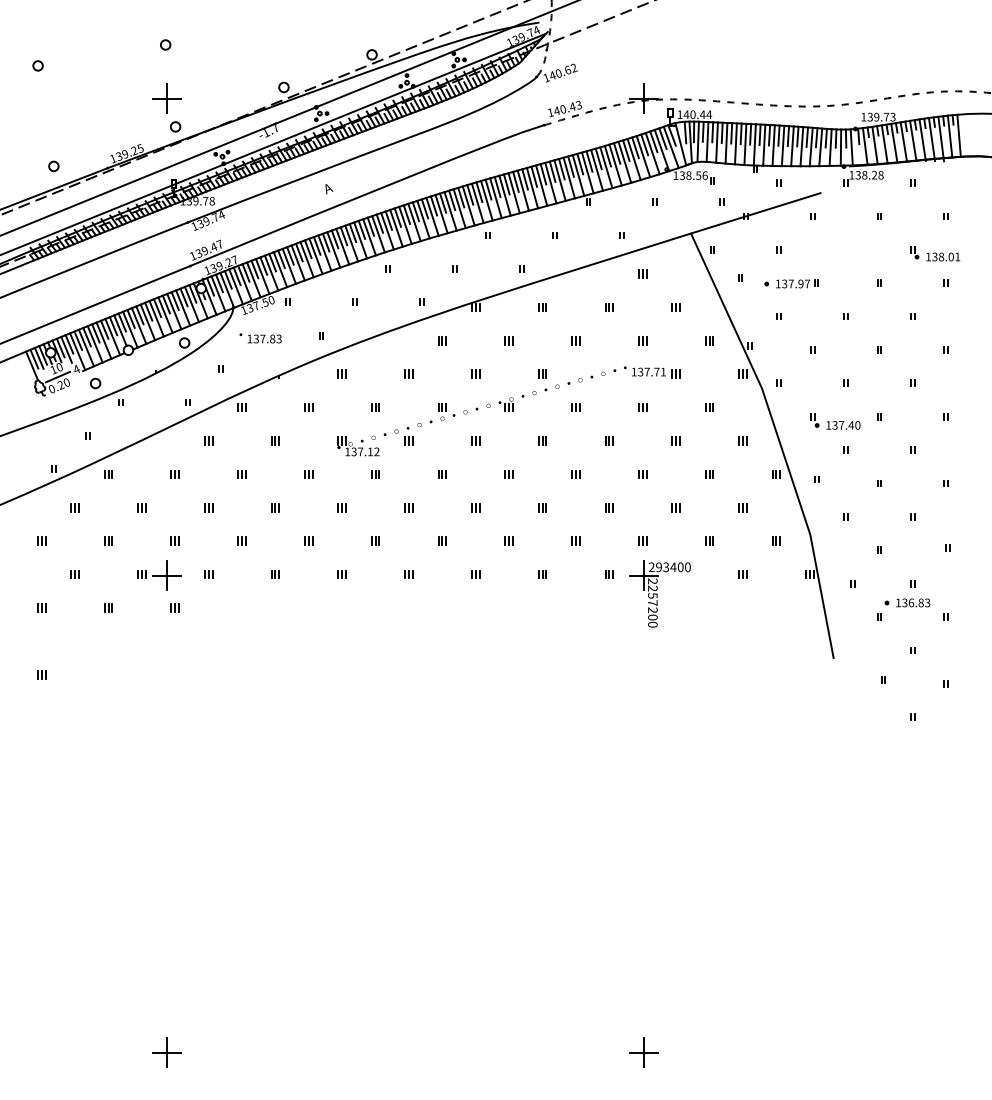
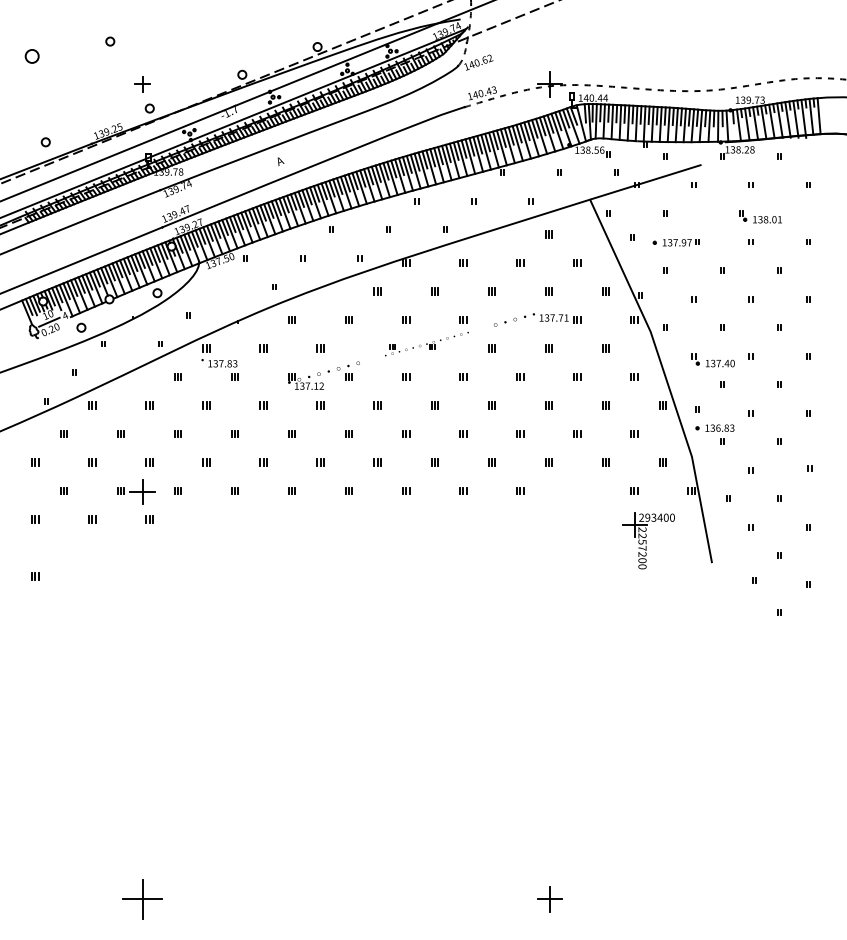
circle: (165, 44) -> (110, 41), moved
circle: (38, 65) -> (32, 56), size x1.6
part: (167, 98) -> (142, 84), size x0.6
part: (934, 253) -> (760, 216), moved
text: (260, 338) -> (219, 363), moved
part: (499, 401) -> (426, 343), size x0.7
part: (659, 593) -> (648, 540), moved
part: (906, 602) -> (714, 427), moved
part: (167, 1052) -> (142, 899), size x1.6

